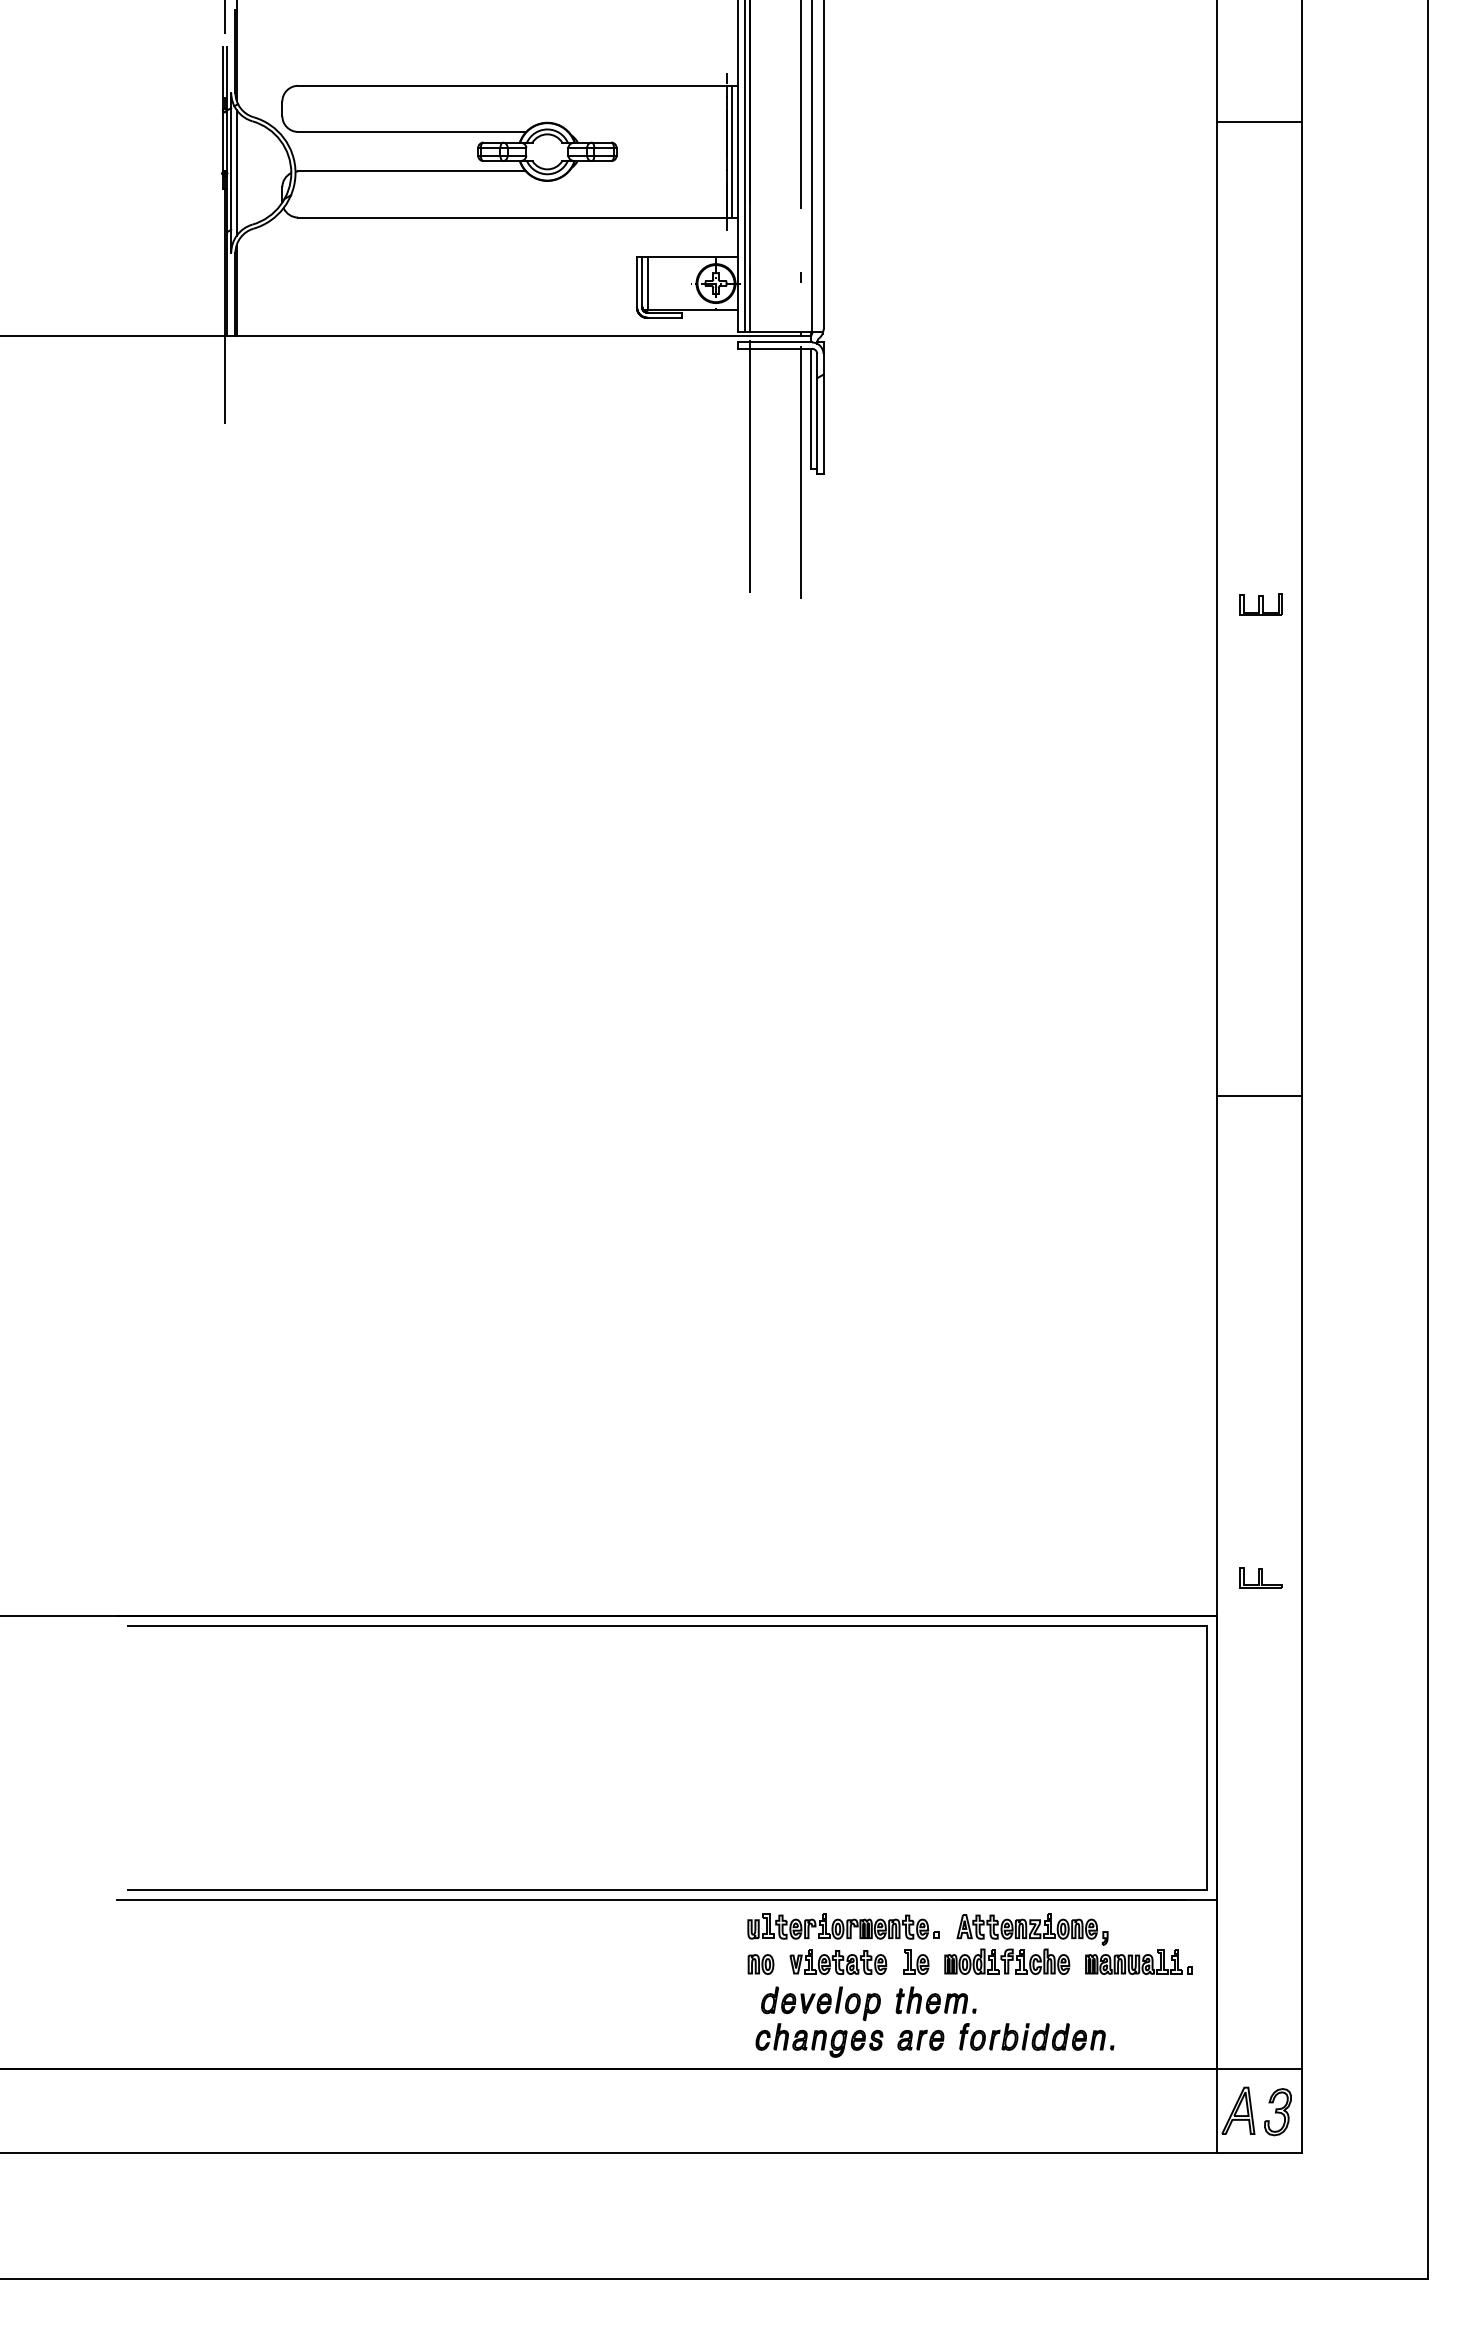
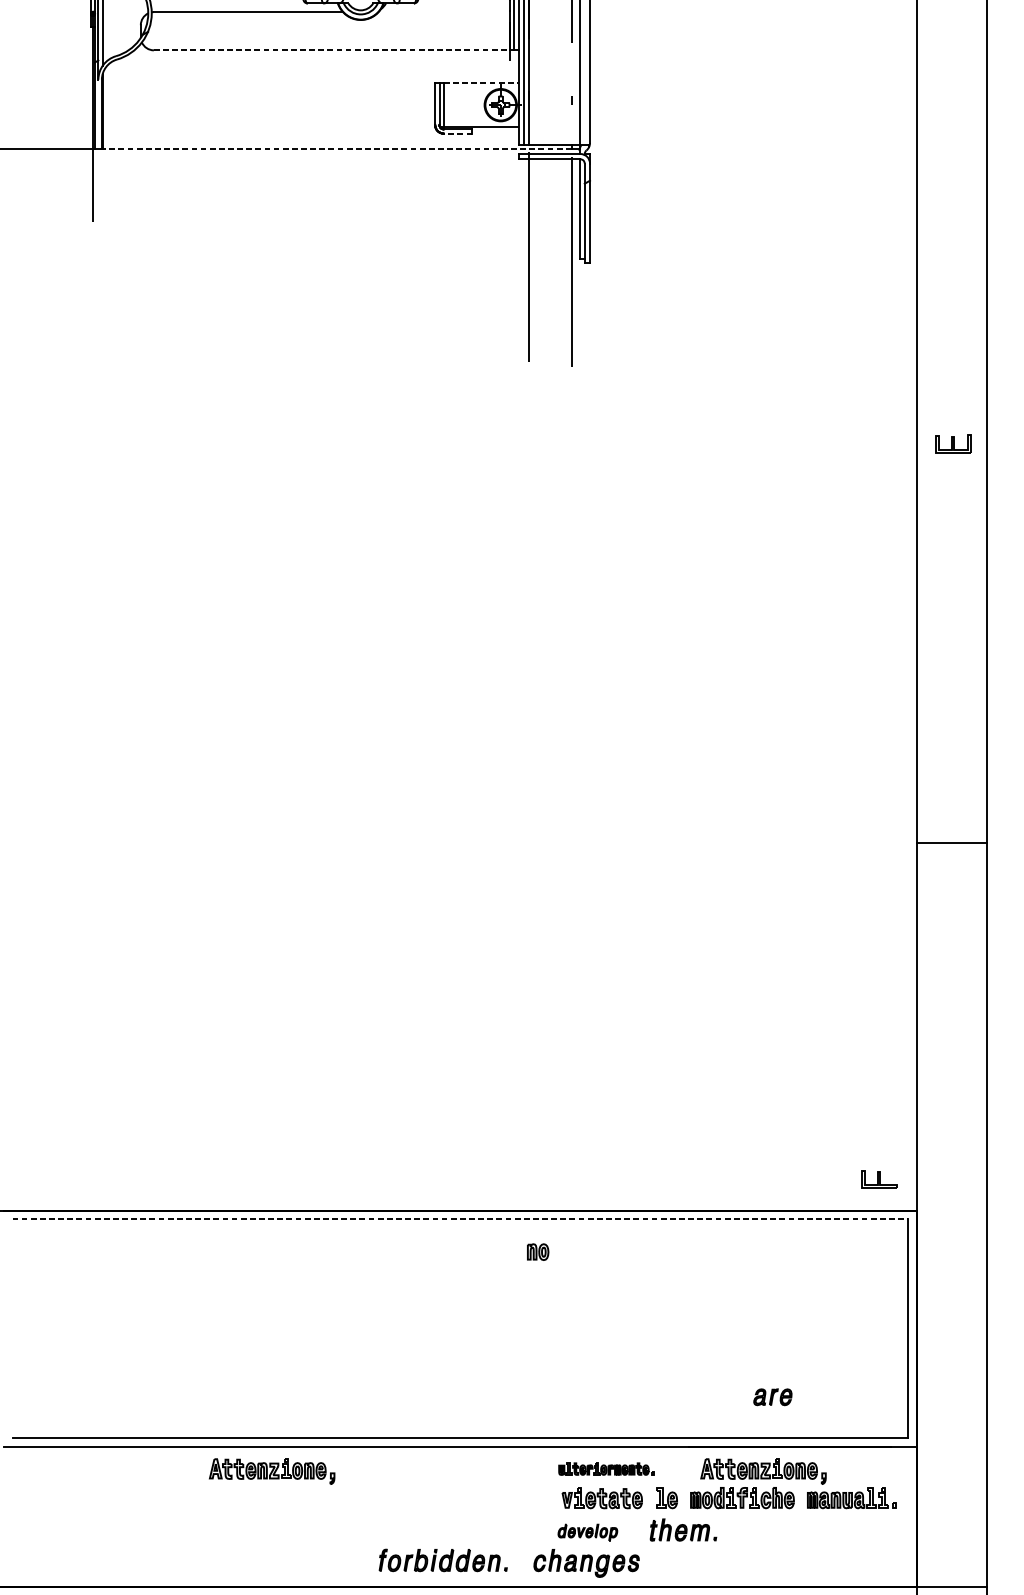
line: (512, 217) -> (331, 50), solid -> dashed
line: (692, 257) -> (481, 83), solid -> dashed
line: (664, 317) -> (458, 133), solid -> dashed
line: (518, 336) -> (336, 149), solid -> dashed
part: (1260, 604) -> (952, 443), moved
line: (1259, 1095) -> (951, 842), moved
part: (1260, 1577) -> (878, 1179), moved
line: (667, 1626) -> (460, 1219), solid -> dashed
part: (843, 1926) -> (606, 1468), size x0.6
part: (440, 1929) -> (272, 1471), added
part: (760, 1964) -> (537, 1252), moved
part: (820, 2003) -> (587, 1532), size x0.6
part: (1036, 2036) -> (443, 1560), moved
part: (920, 2039) -> (772, 1396), moved

